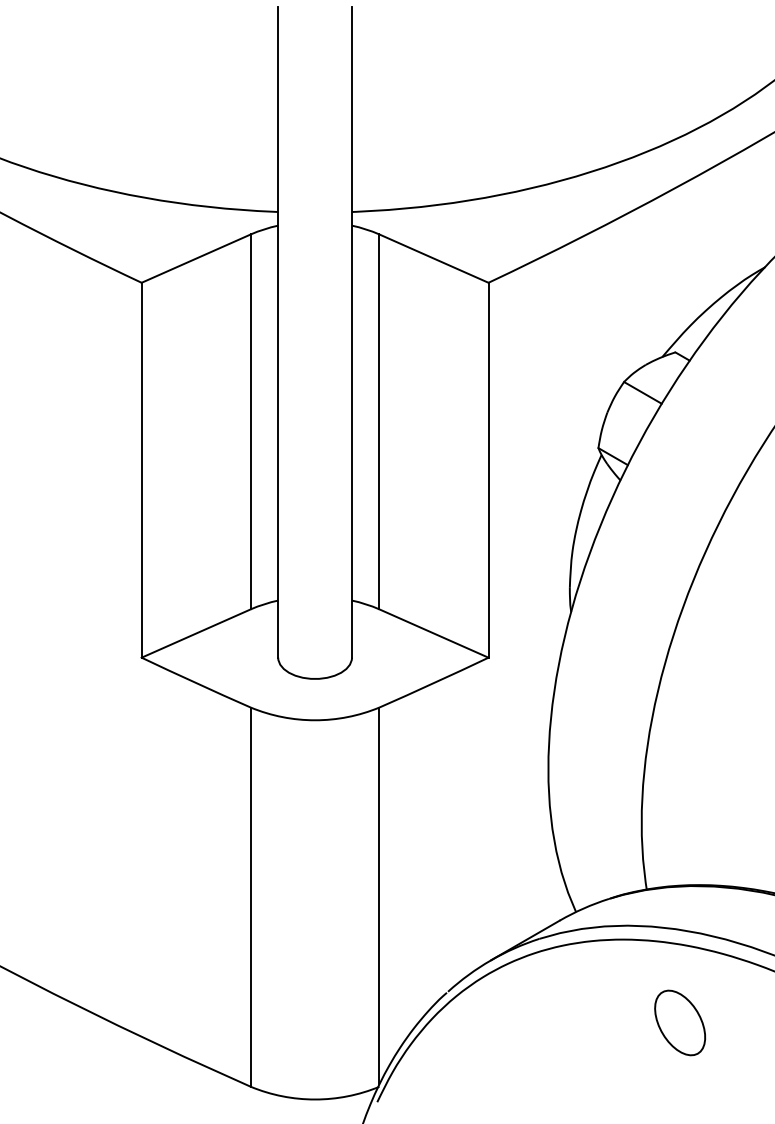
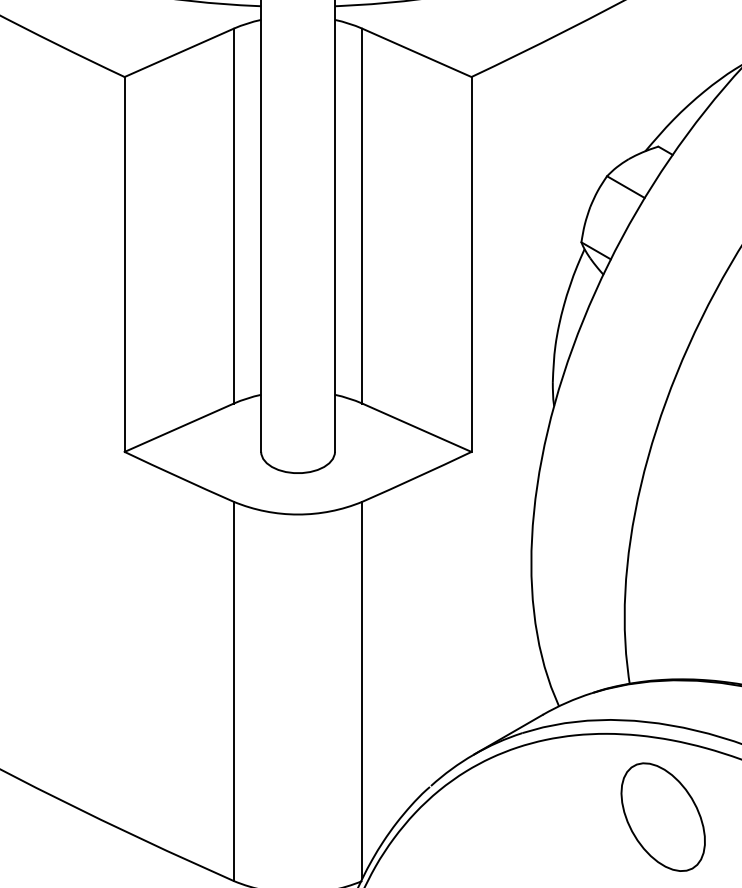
part: (679, 1022) -> (662, 816), size x1.67

